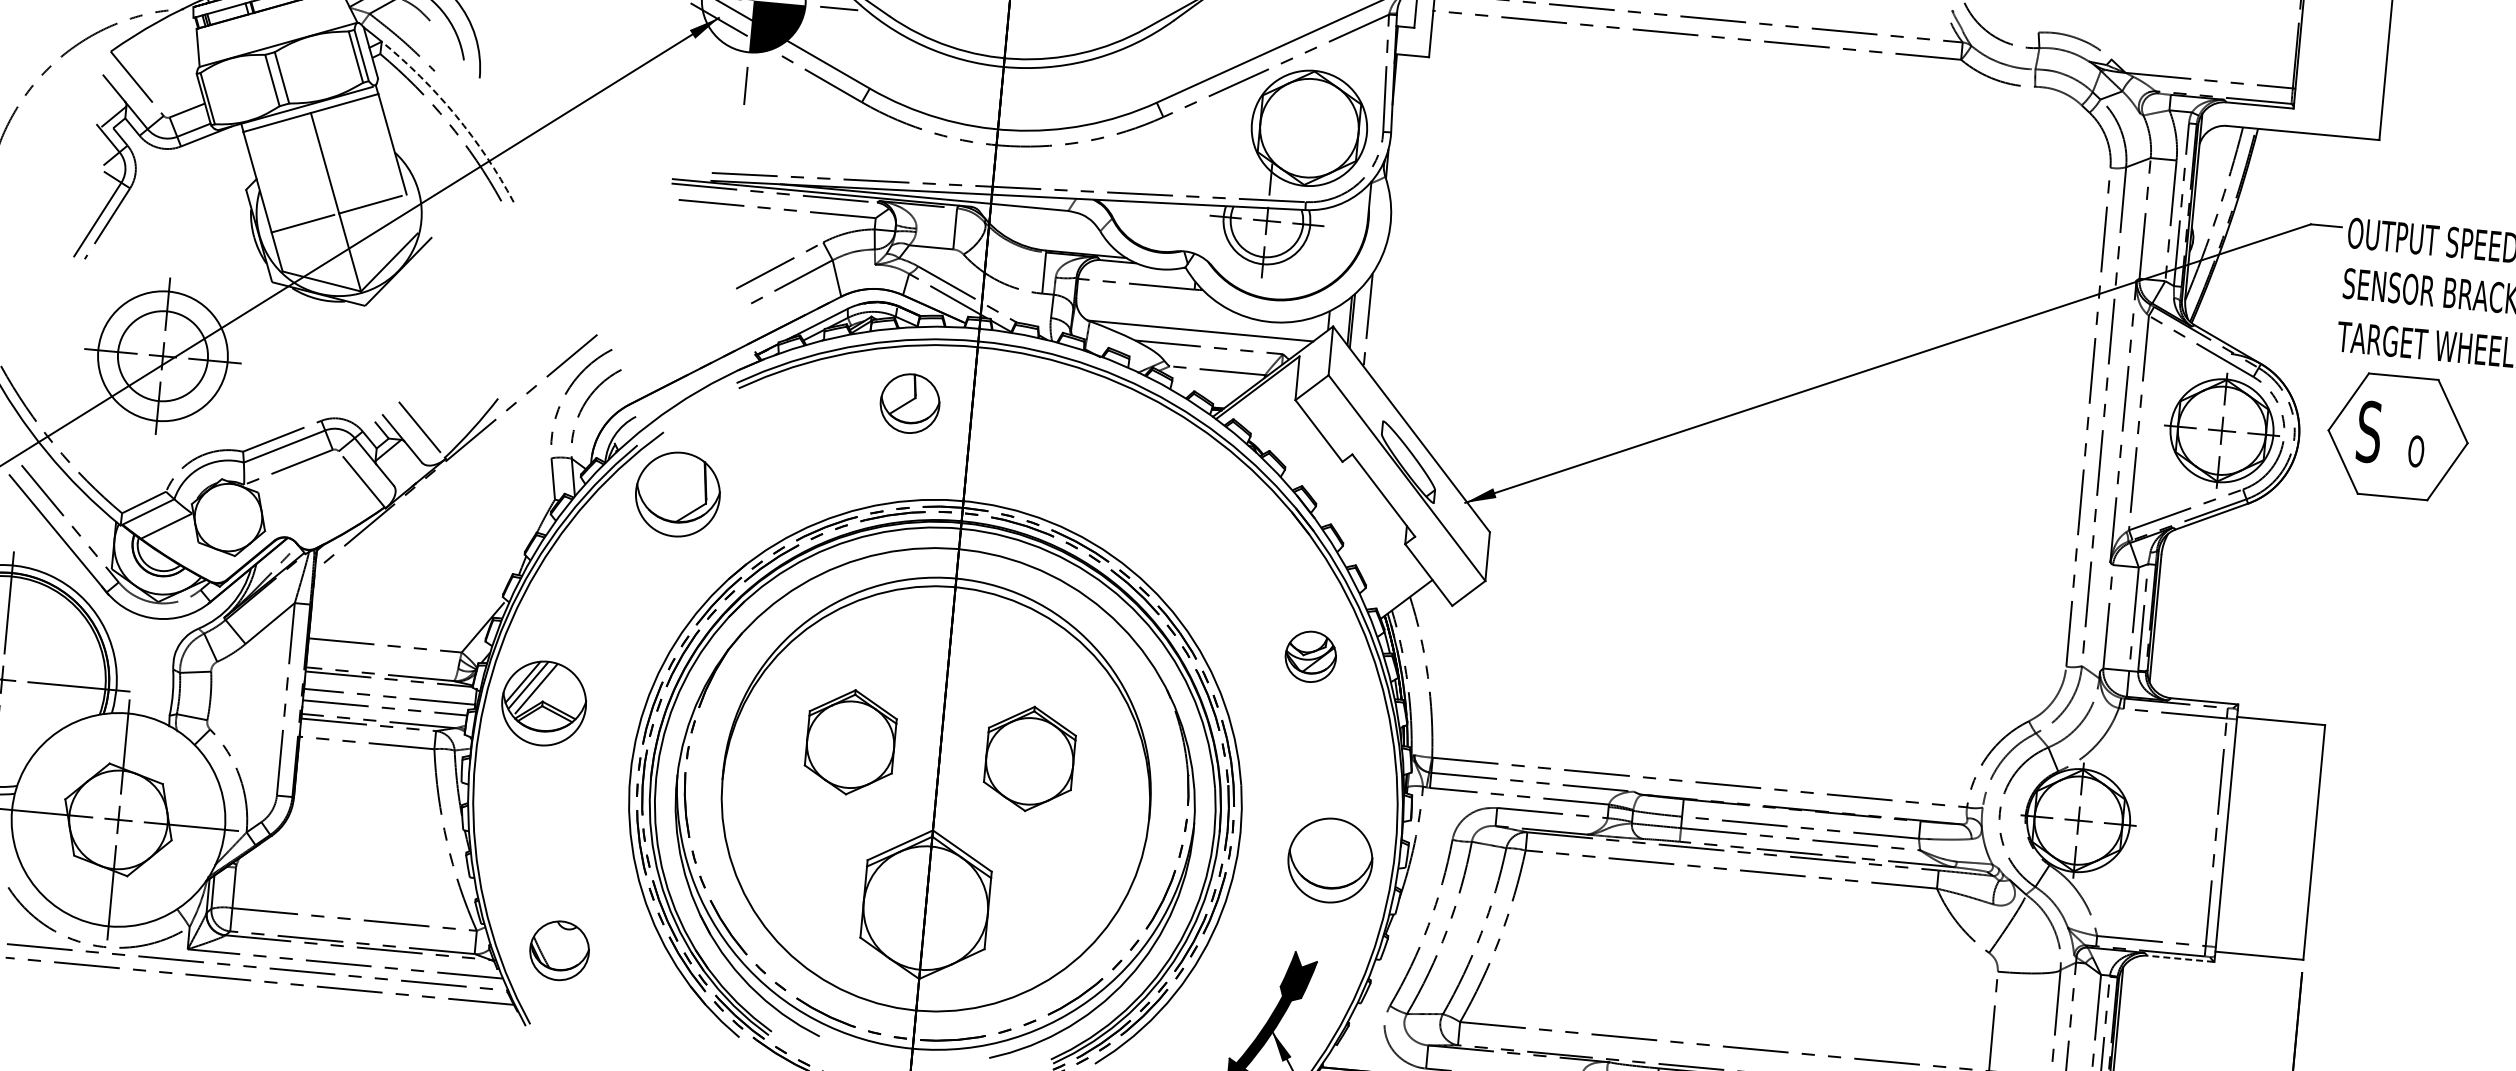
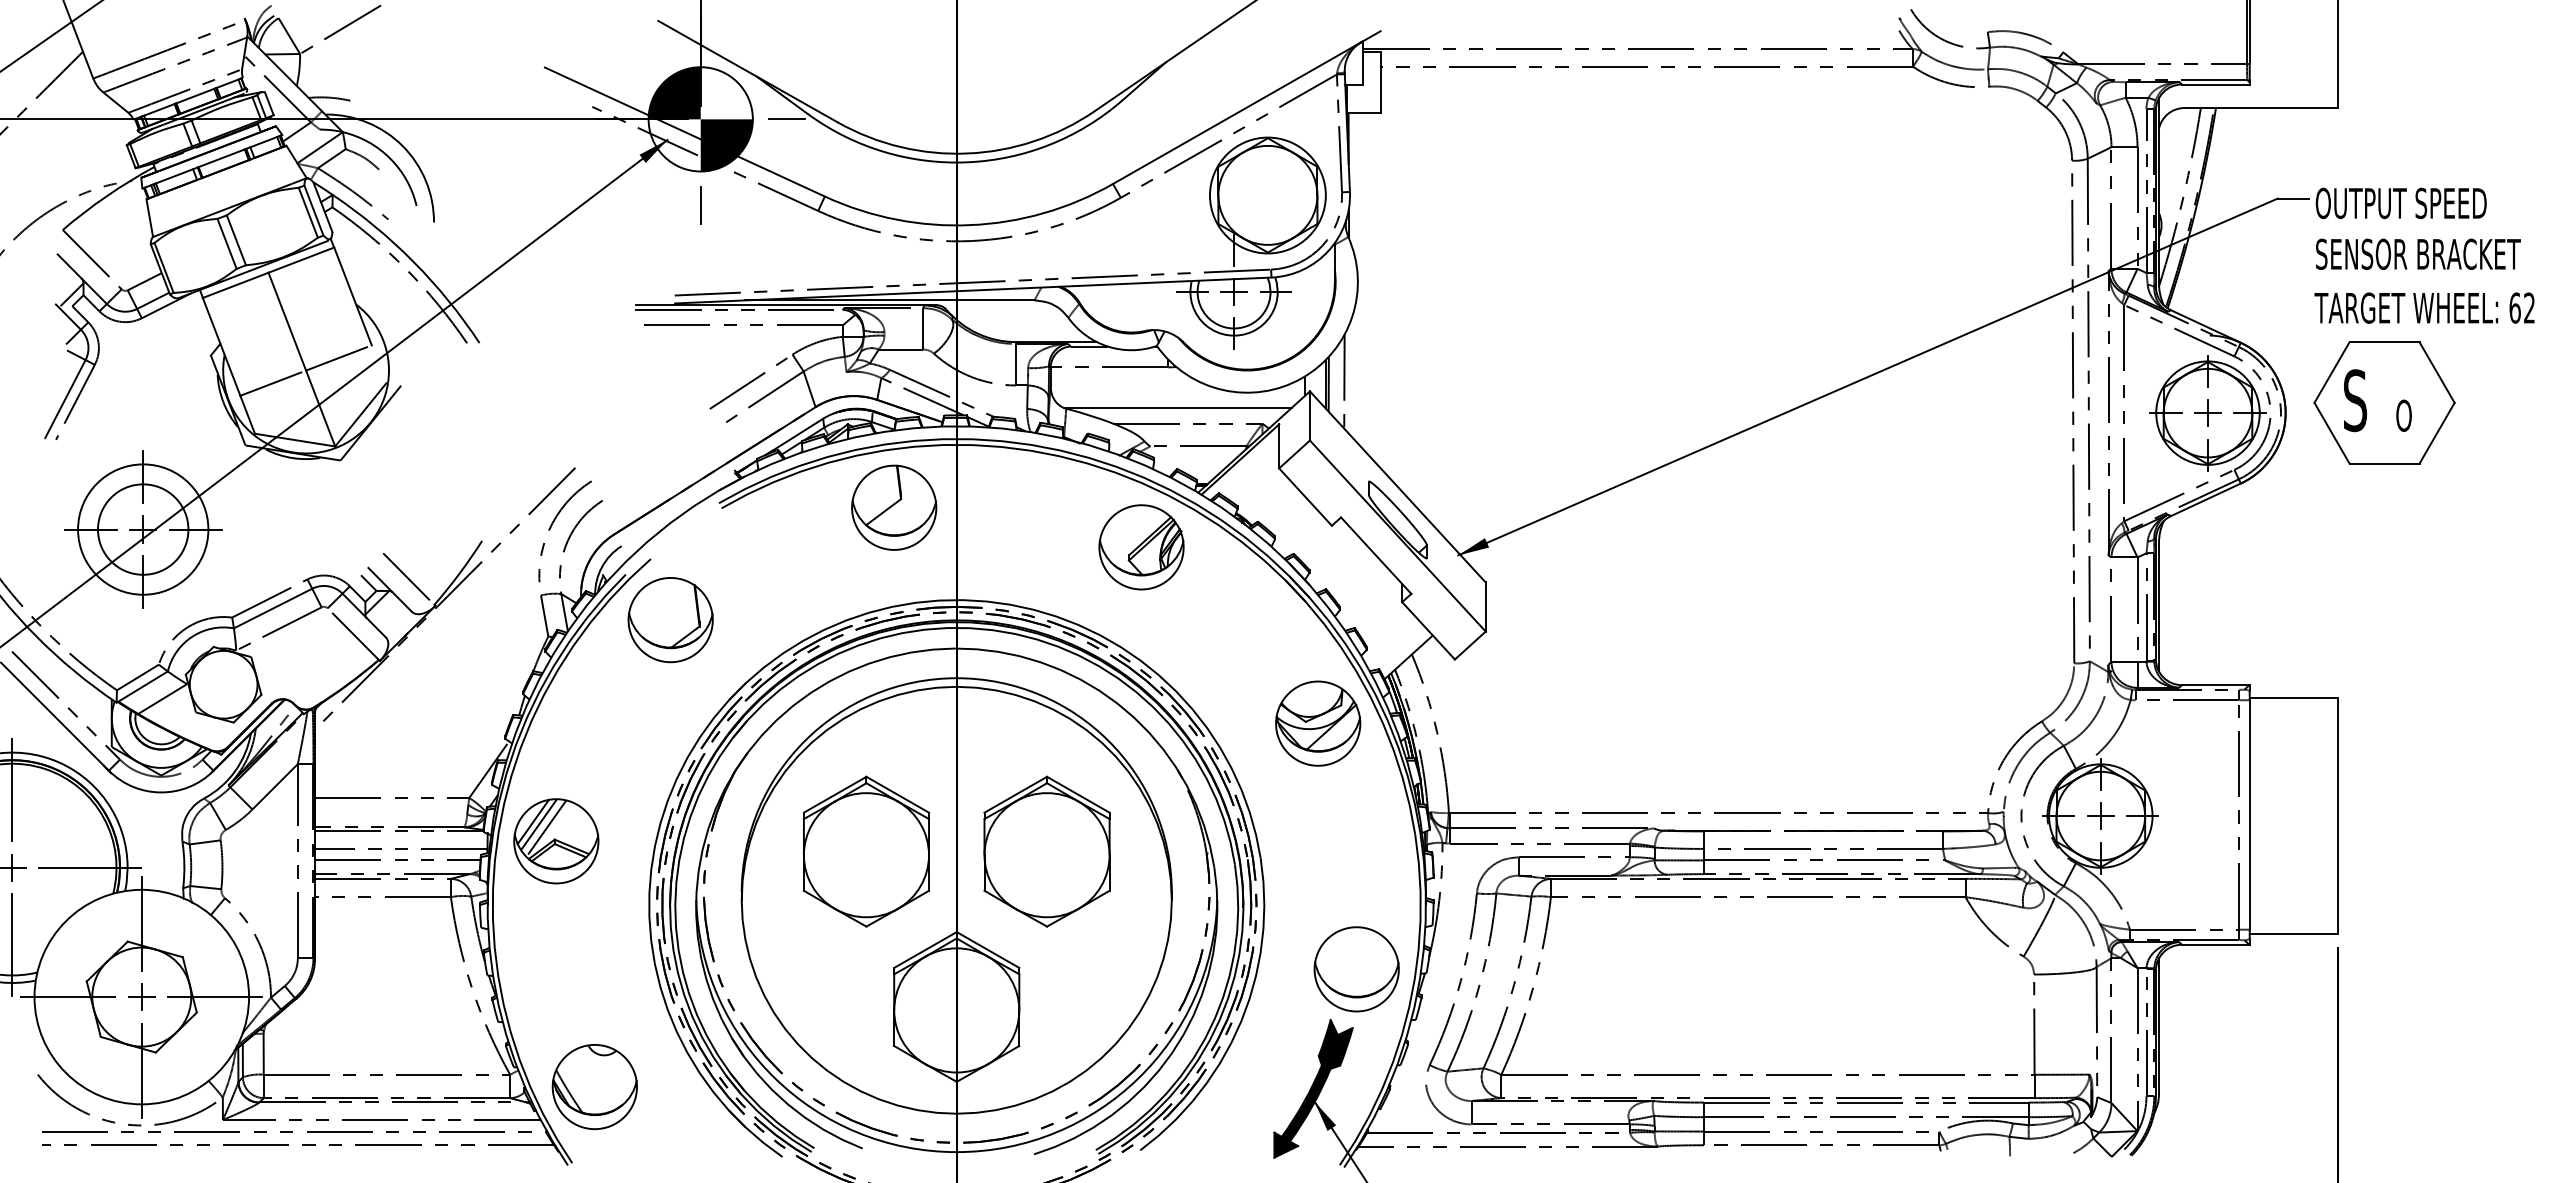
arc: (455, 115) -> (413, 261), dashed -> solid
part: (910, 403) -> (894, 507), size x1.43
part: (1151, 465) -> (1141, 547), added
part: (1311, 656) -> (1318, 723), size x1.67
part: (850, 742) -> (866, 851), size x1.43
part: (1029, 758) -> (1046, 851), size x1.43
part: (1330, 860) -> (1356, 969), moved
part: (559, 950) -> (594, 1086), size x1.43
line: (2180, 958) -> (2215, 944), dashed -> solid

